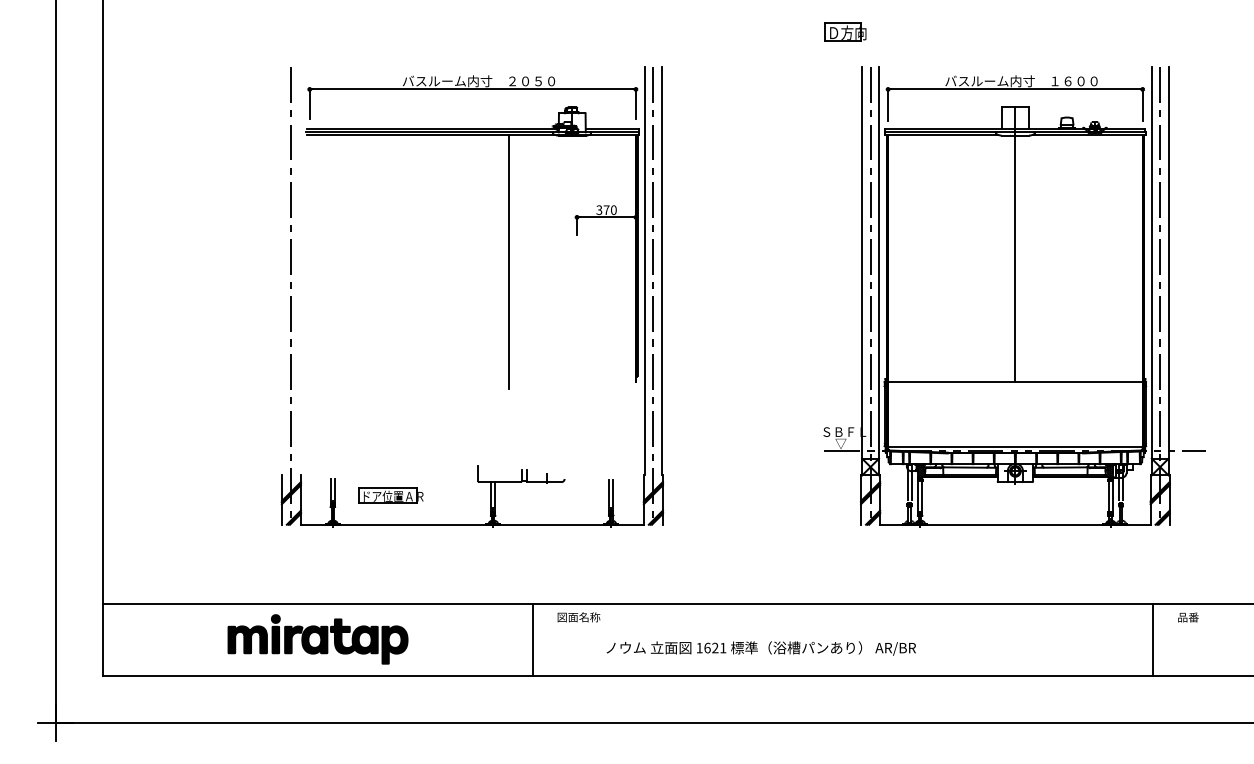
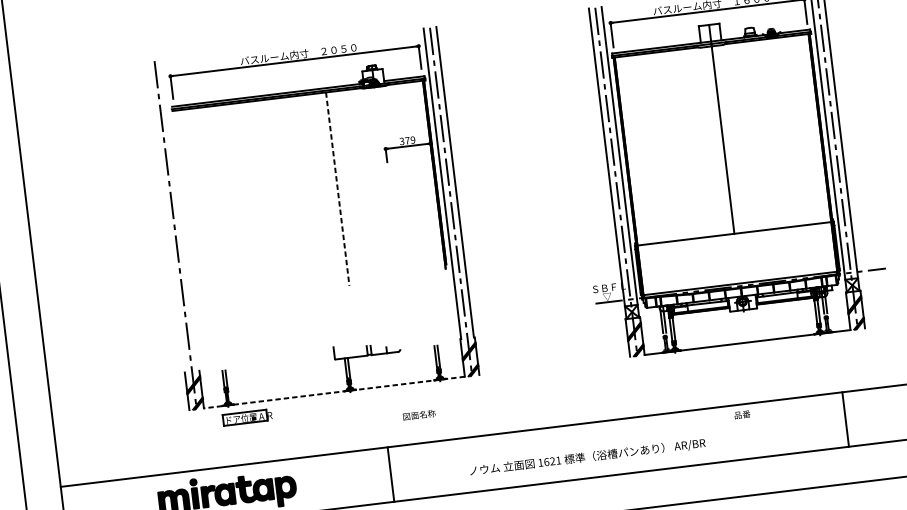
text: (613, 209) -> (412, 139), 370 -> 379
line: (508, 262) -> (337, 189), solid -> dashed
part: (390, 495) -> (247, 417), moved
line: (471, 524) -> (333, 392), solid -> dashed
text: (578, 617) -> (419, 415), moved
text: (1188, 617) -> (742, 414), moved
line: (1153, 639) -> (845, 419), moved
text: (760, 648) -> (587, 457), moved

